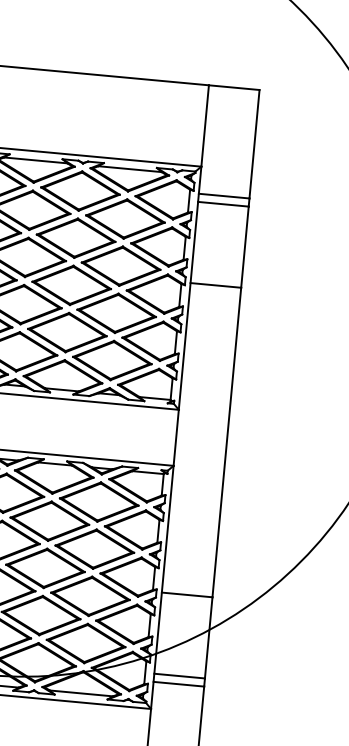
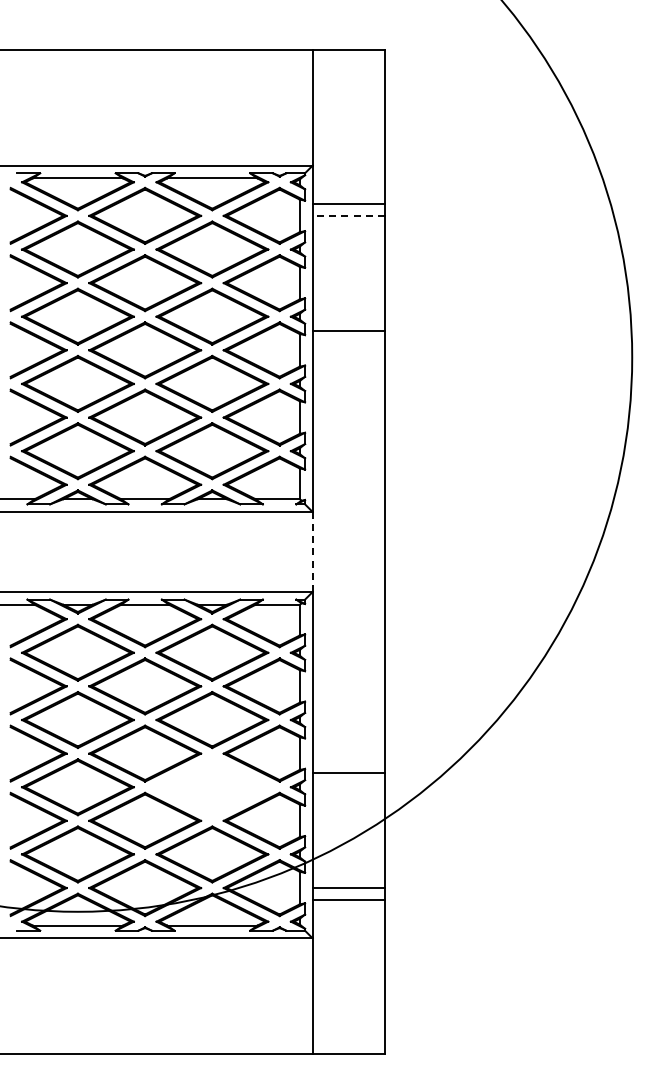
line: (223, 204) -> (348, 215), solid -> dashed
line: (175, 438) -> (312, 552), solid -> dashed
part: (90, 596) -> (212, 787), removed

